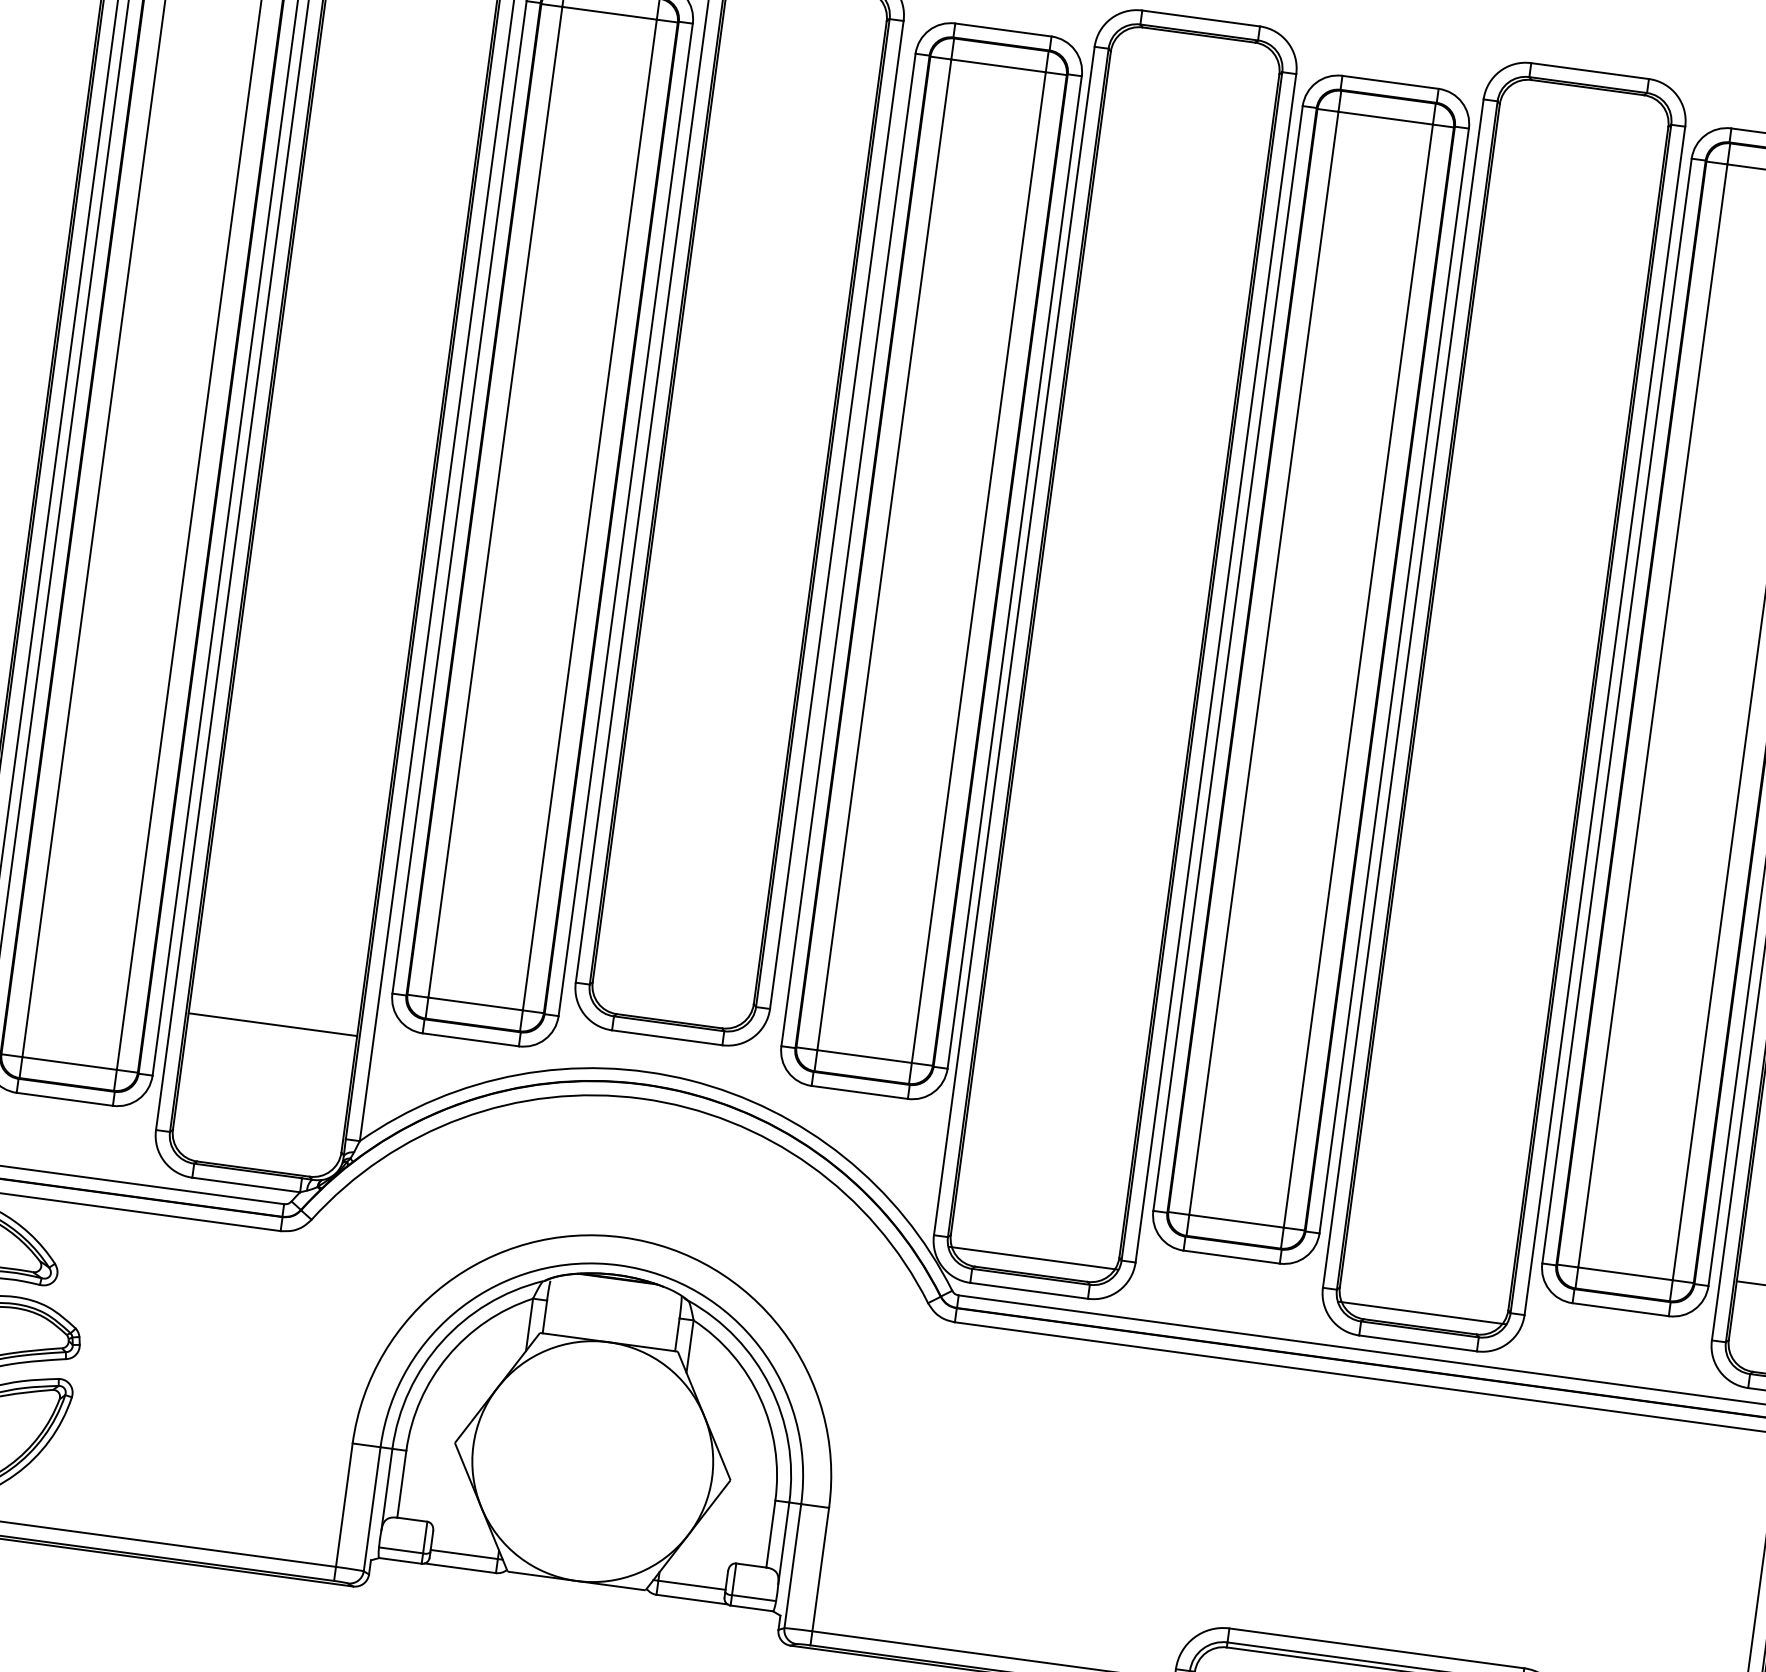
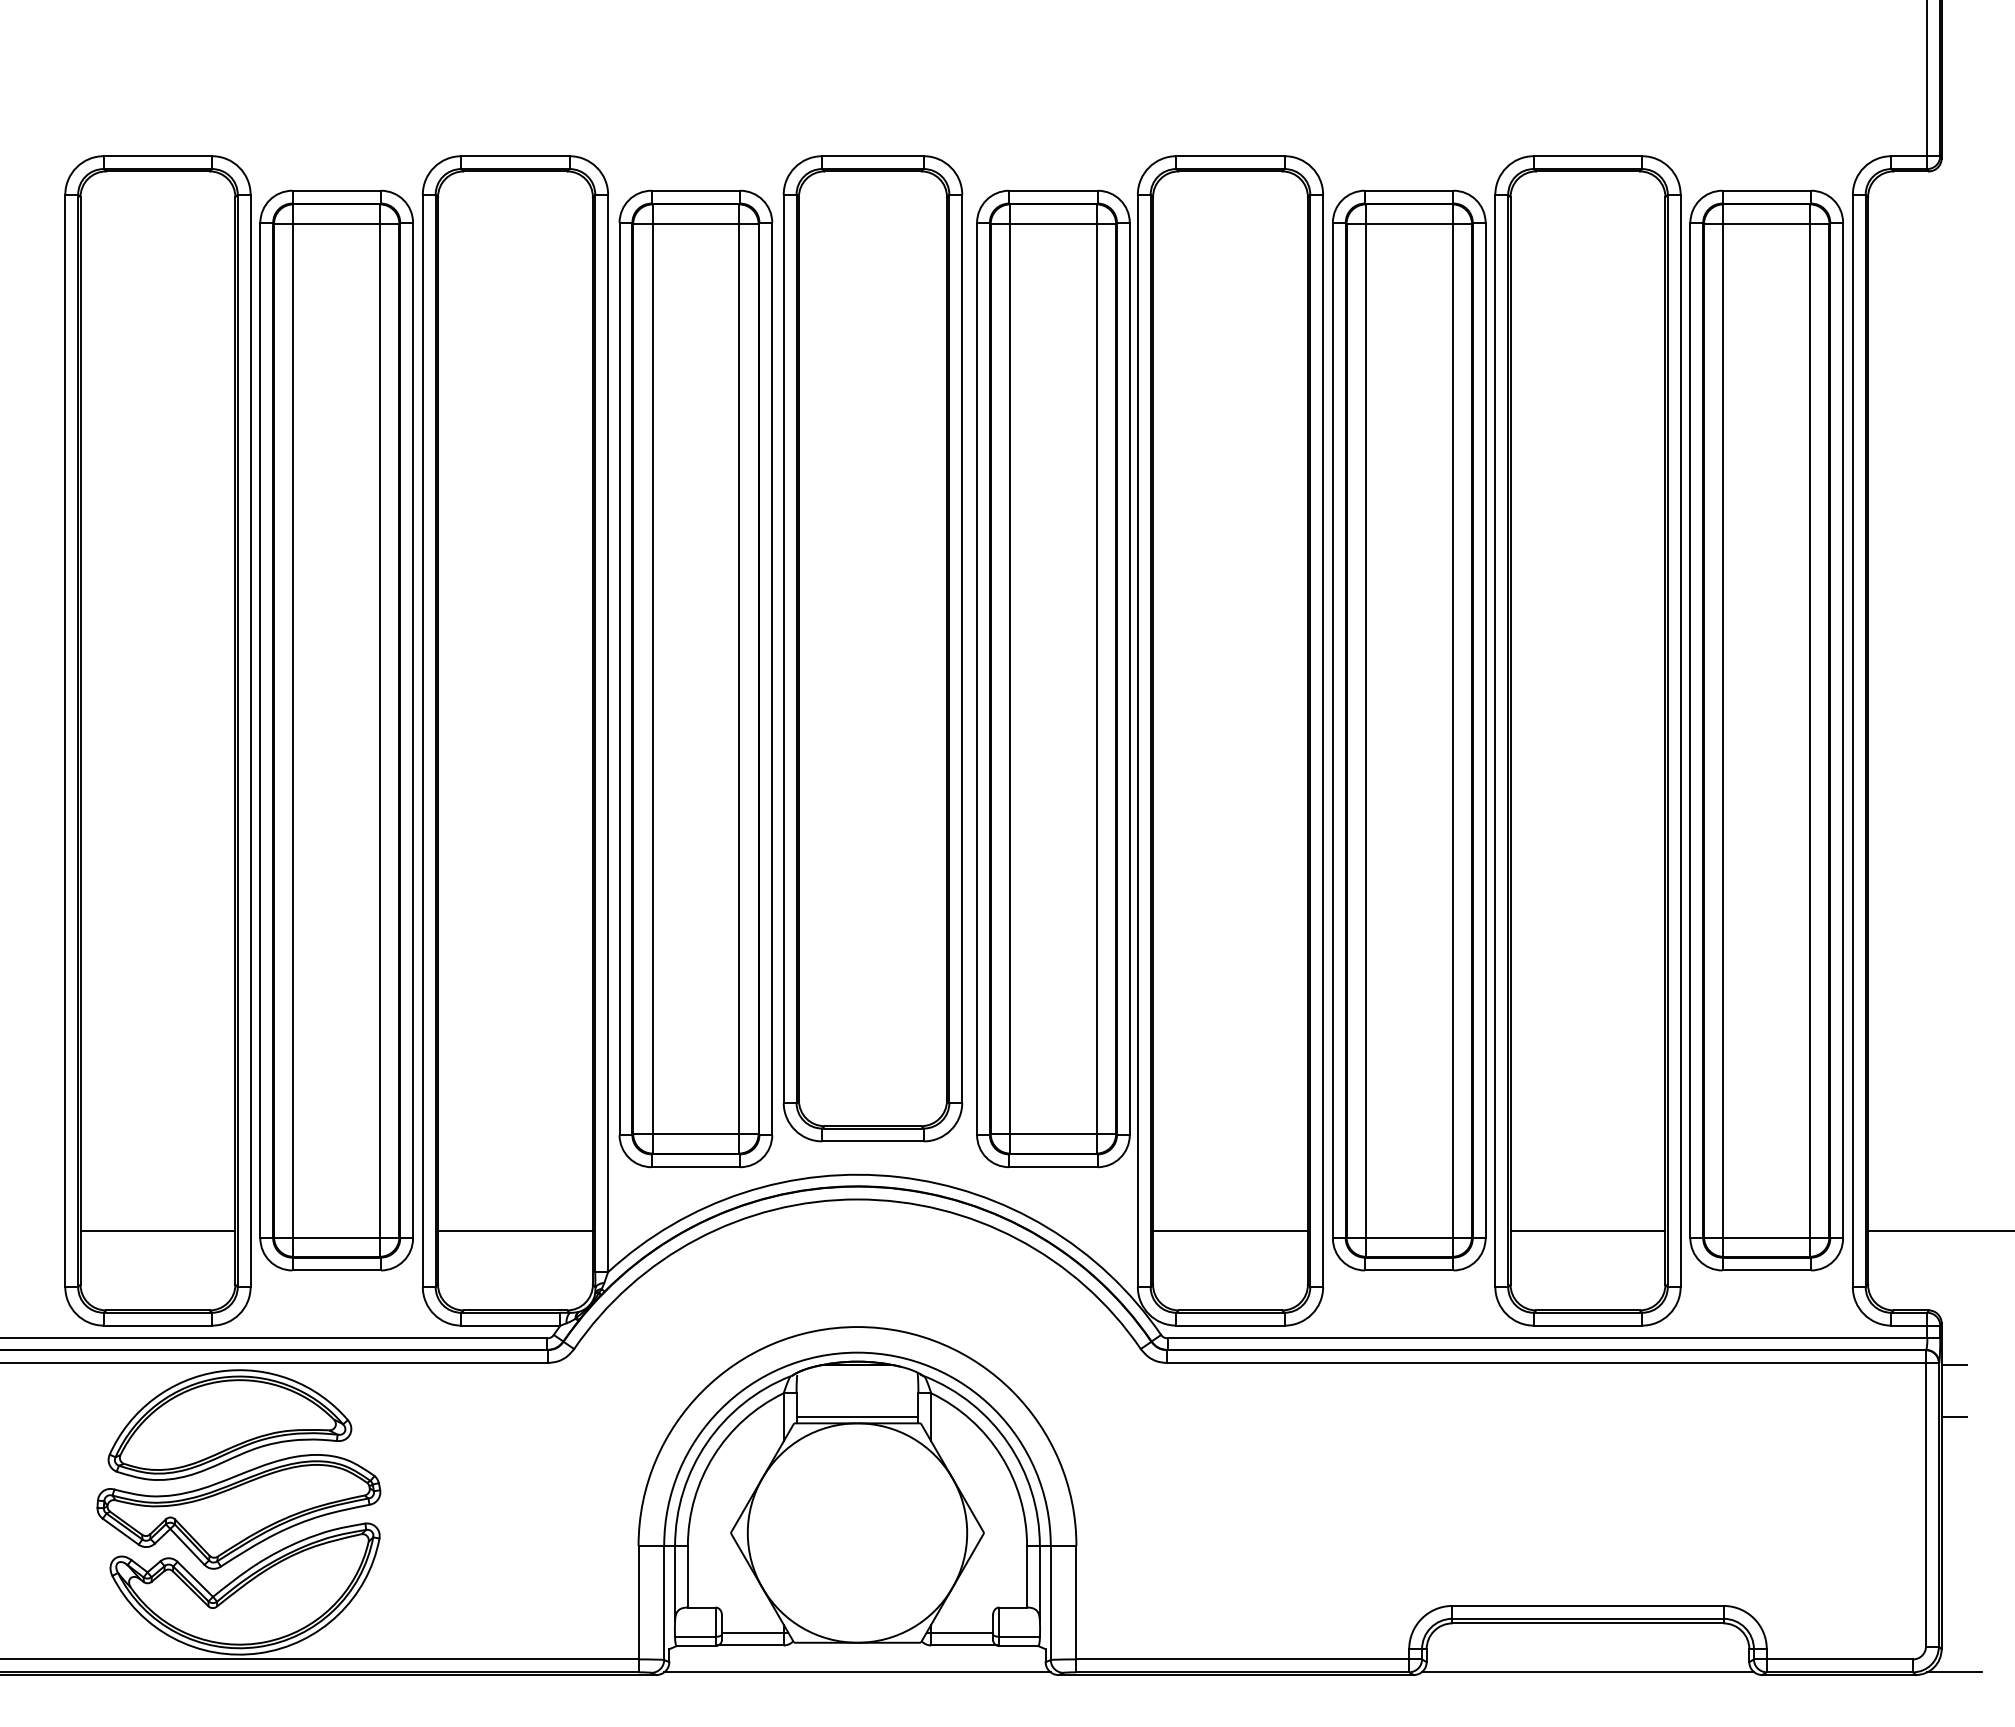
line: (272, 1024) -> (515, 1230), moved
line: (1033, 1258) -> (1230, 1230), moved
line: (1421, 1312) -> (1587, 1230), moved
line: (609, 1334) -> (857, 1416), added
line: (572, 1613) -> (857, 1672), added

